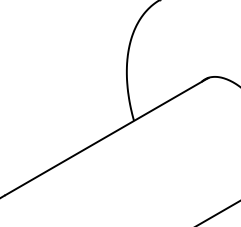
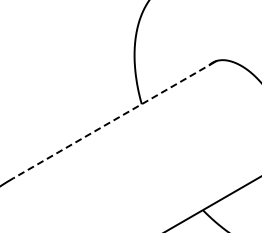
line: (105, 137) -> (113, 120), solid -> dashed

